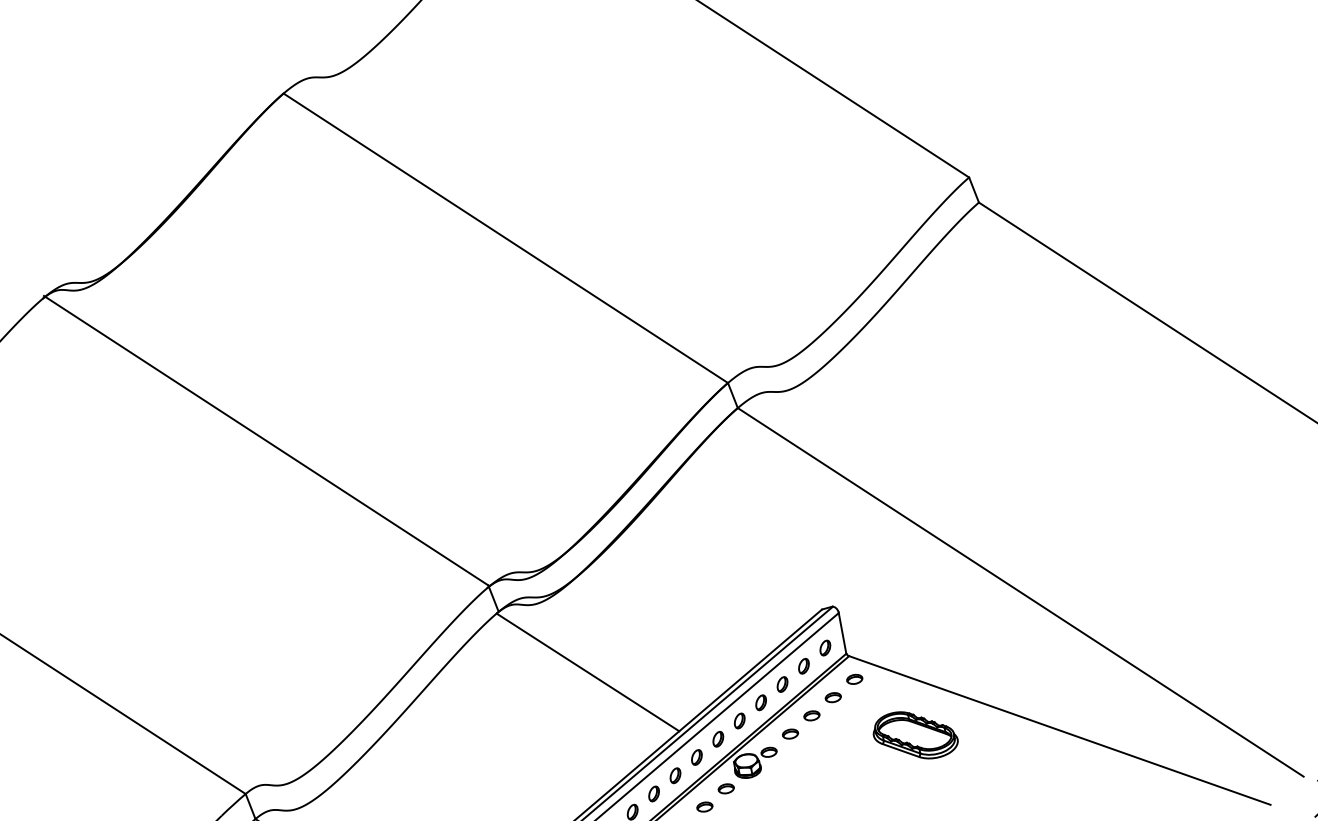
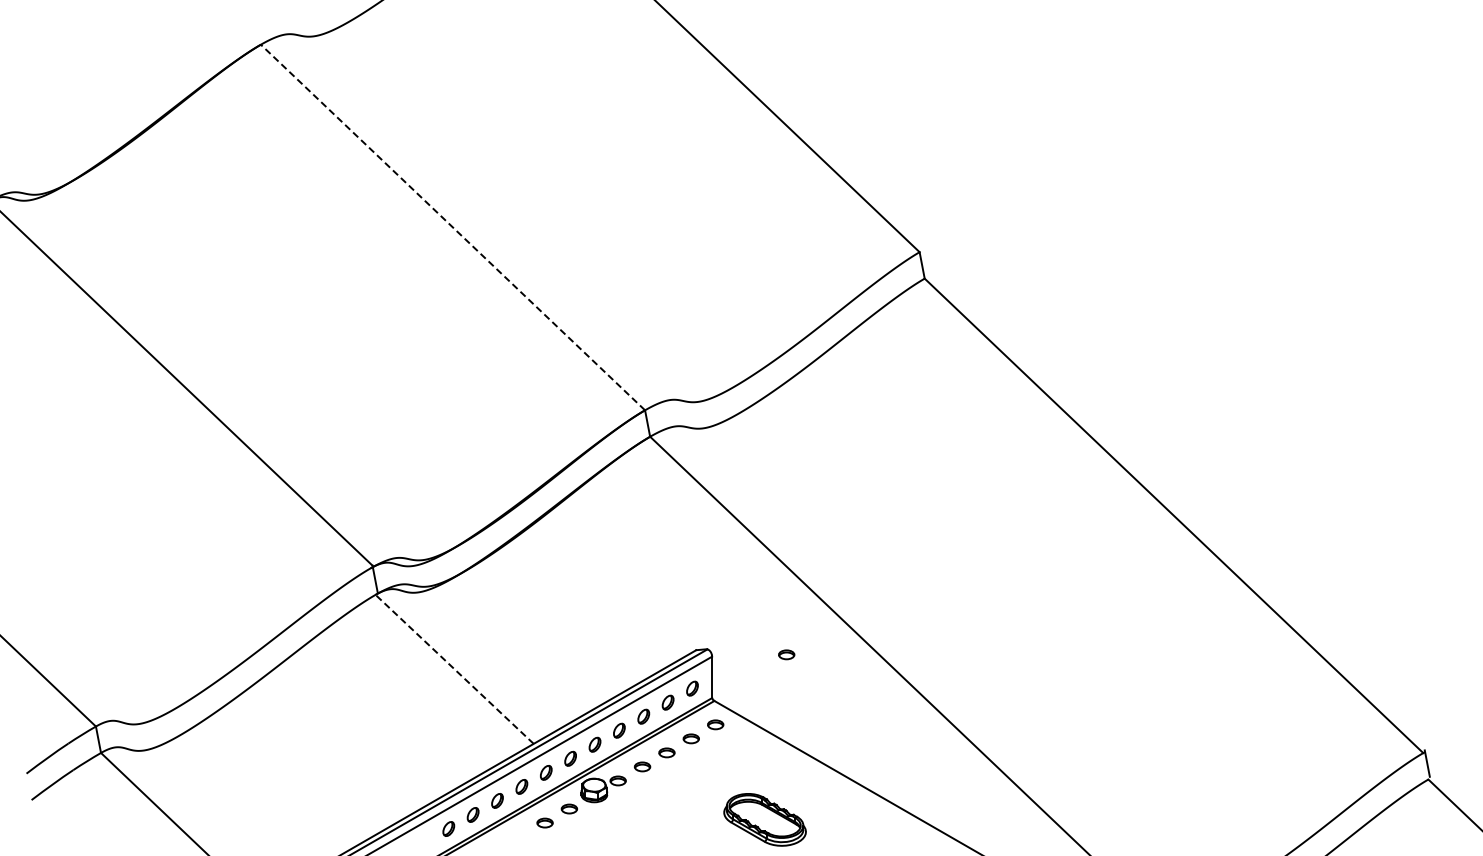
line: (505, 238) -> (452, 227), solid -> dashed
part: (911, 597) -> (786, 654), added
line: (587, 672) -> (454, 669), solid -> dashed
part: (914, 735) -> (764, 819), moved

